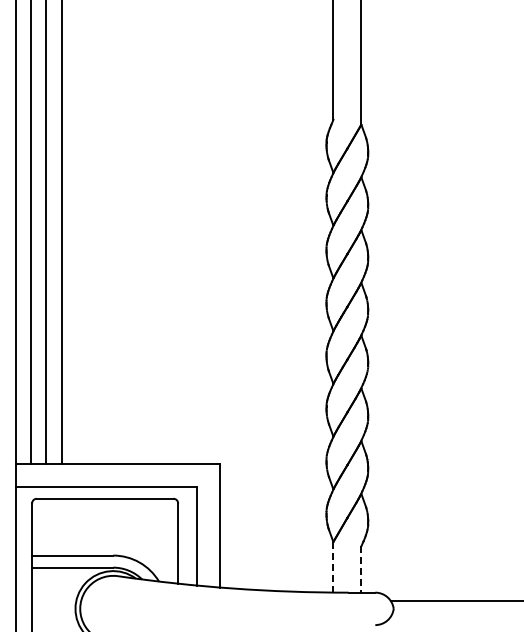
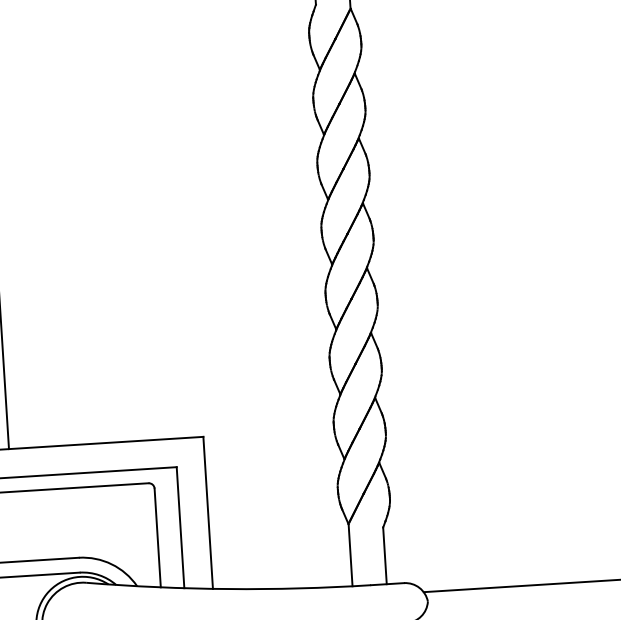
line: (333, 566) -> (350, 554), dashed -> solid
line: (361, 570) -> (385, 556), dashed -> solid

